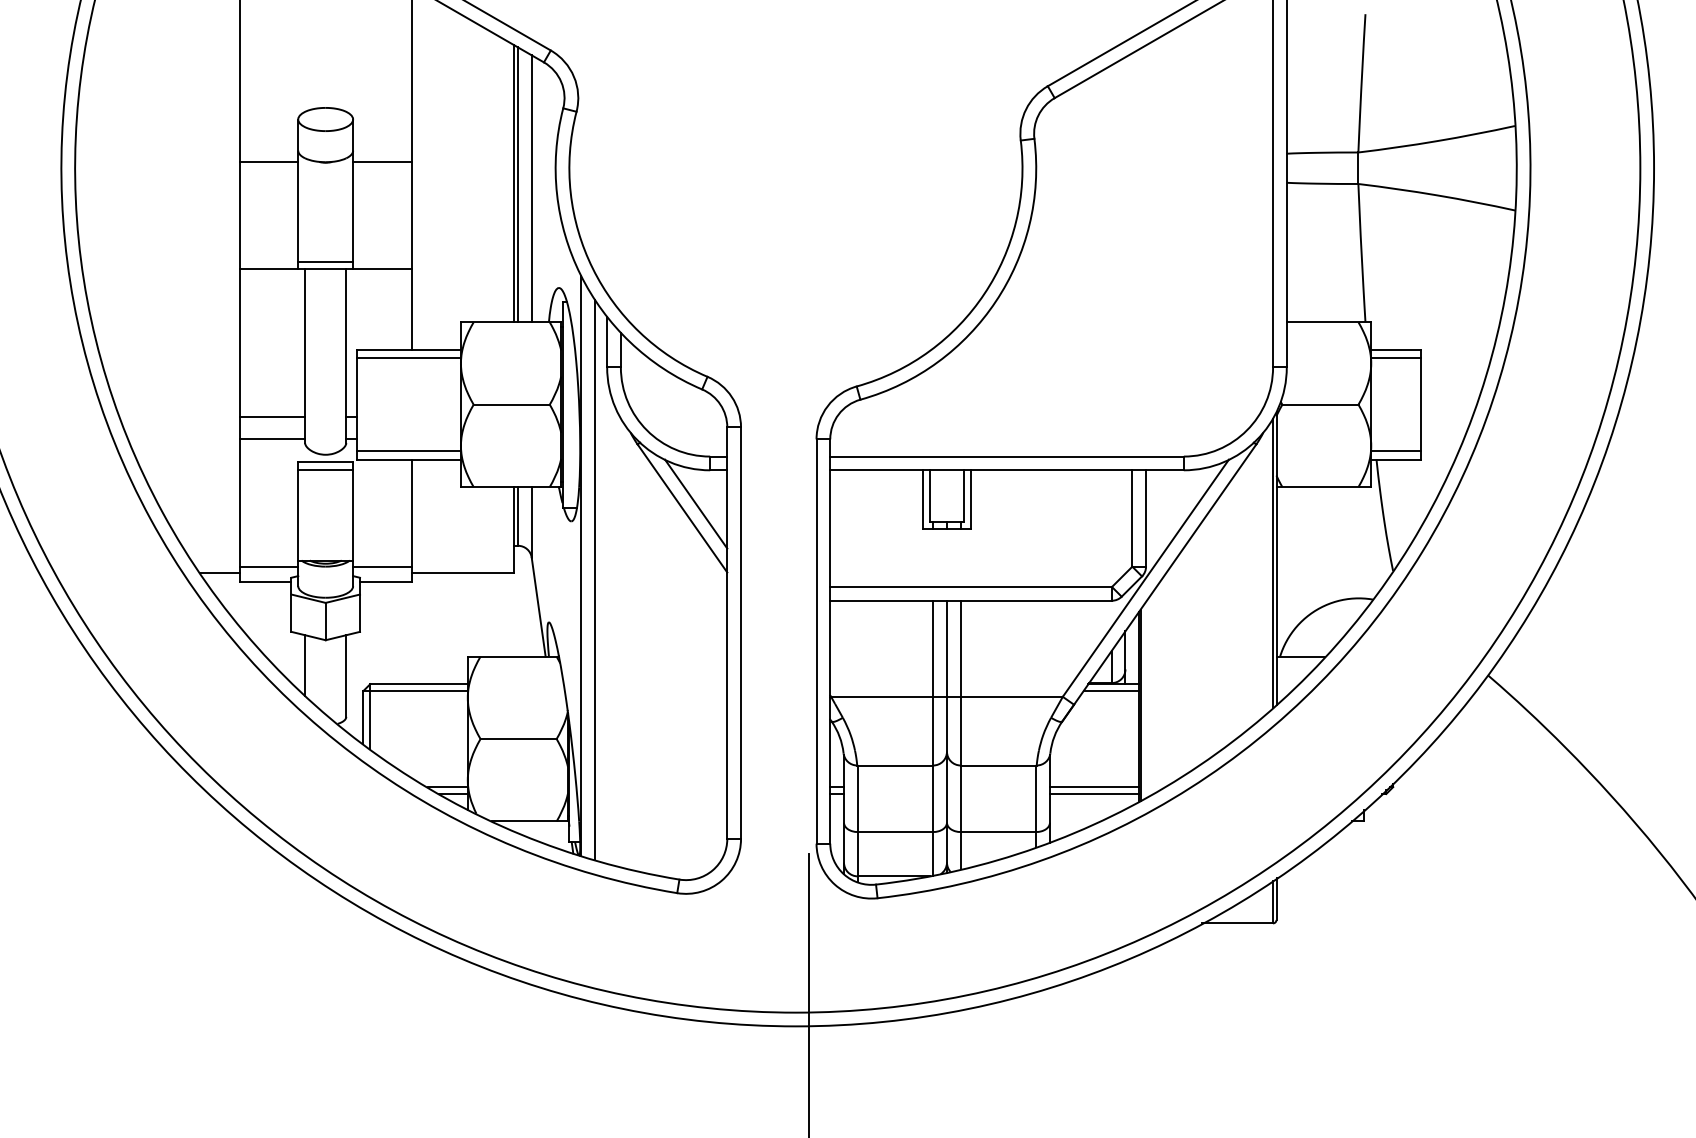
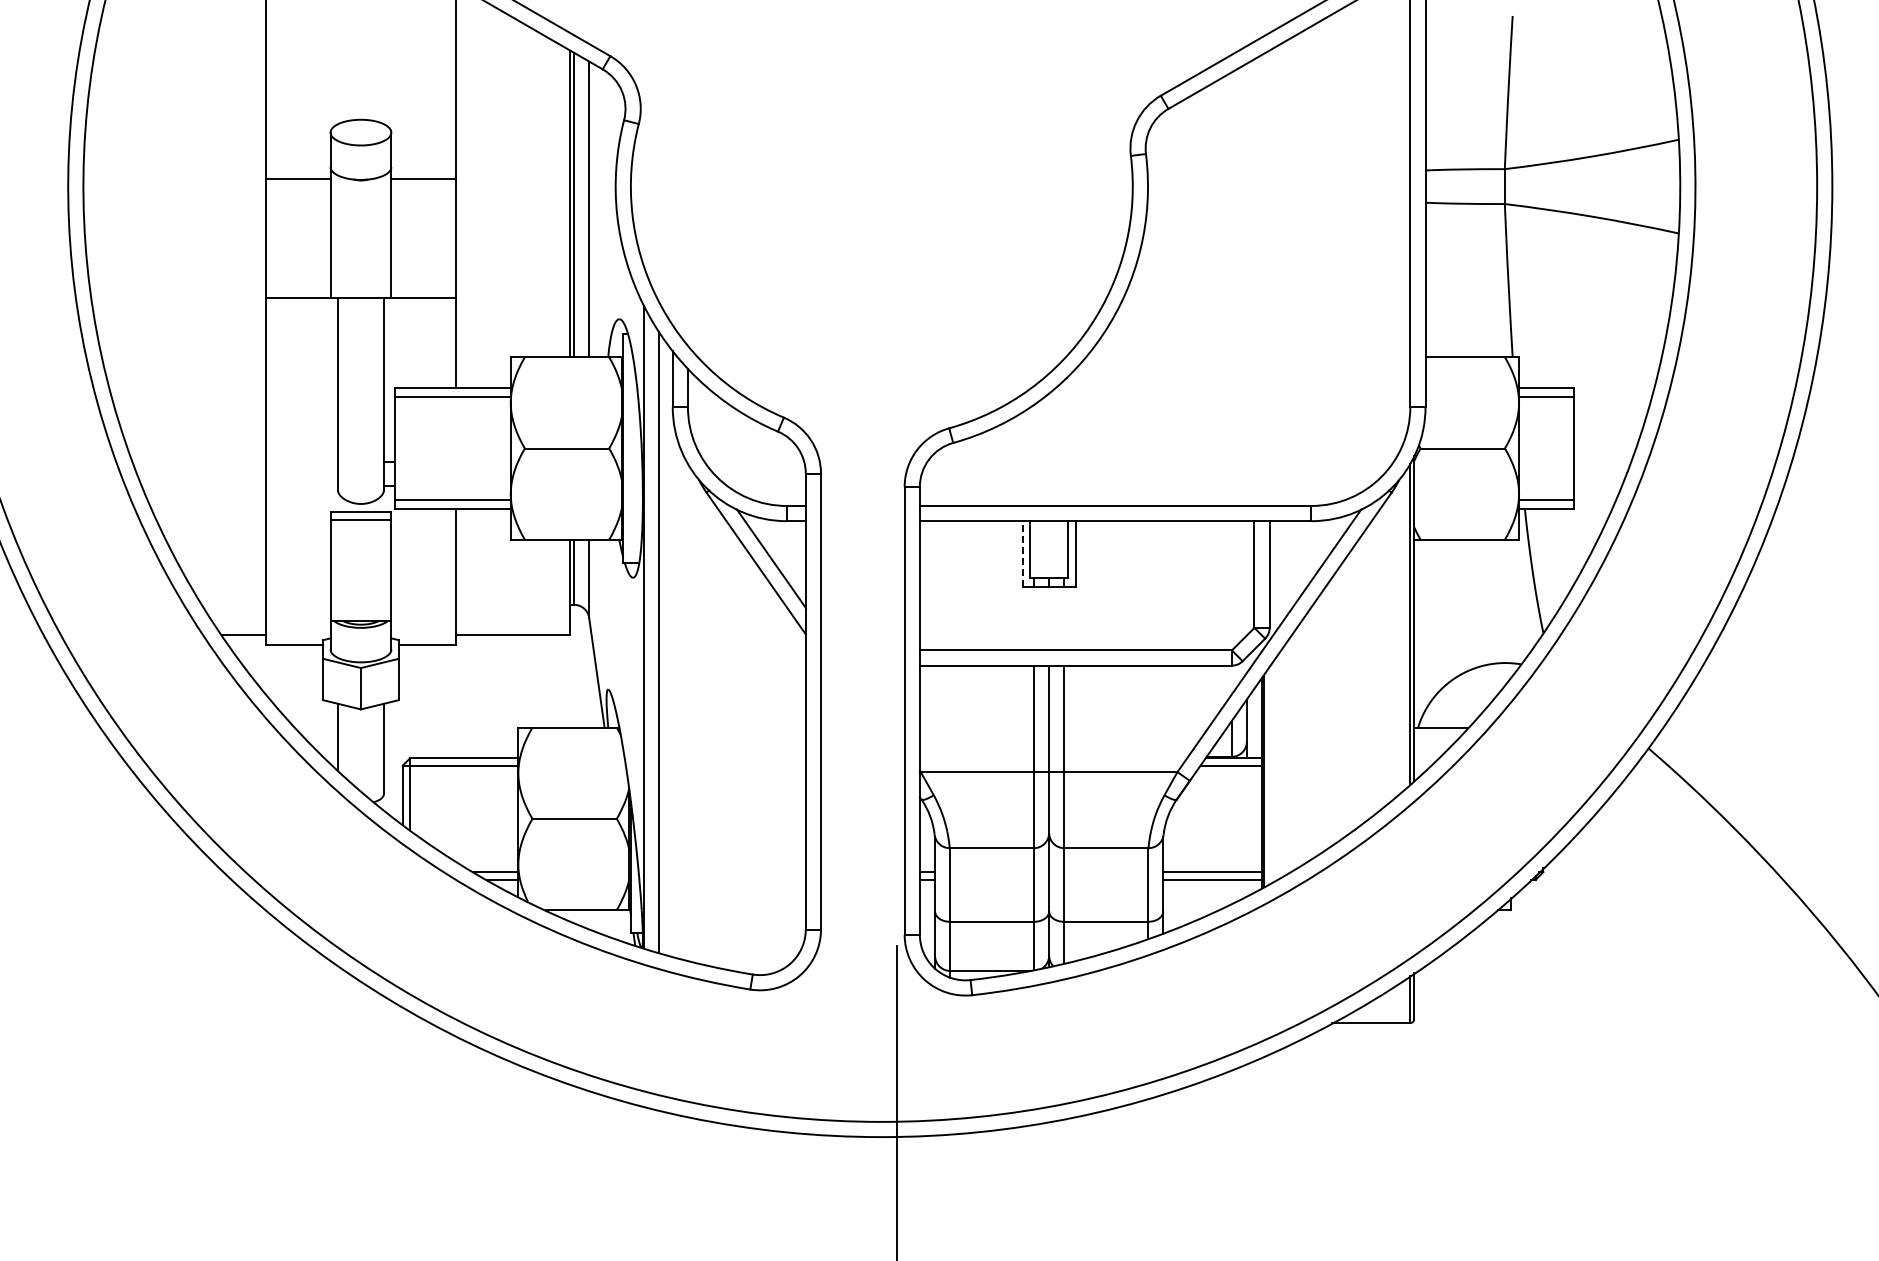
line: (325, 261) -> (360, 289), removed
line: (272, 417) -> (301, 462), removed
line: (272, 438) -> (301, 486), removed
line: (922, 499) -> (1022, 553), solid -> dashed
line: (268, 567) -> (297, 628), removed
line: (382, 567) -> (423, 628), removed

